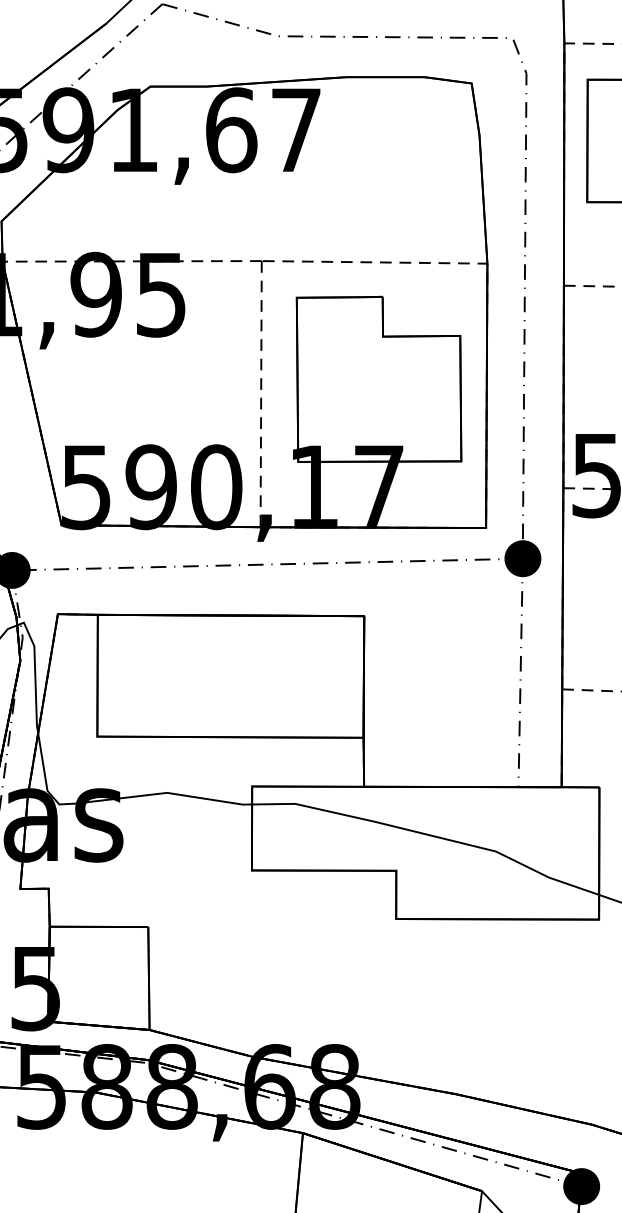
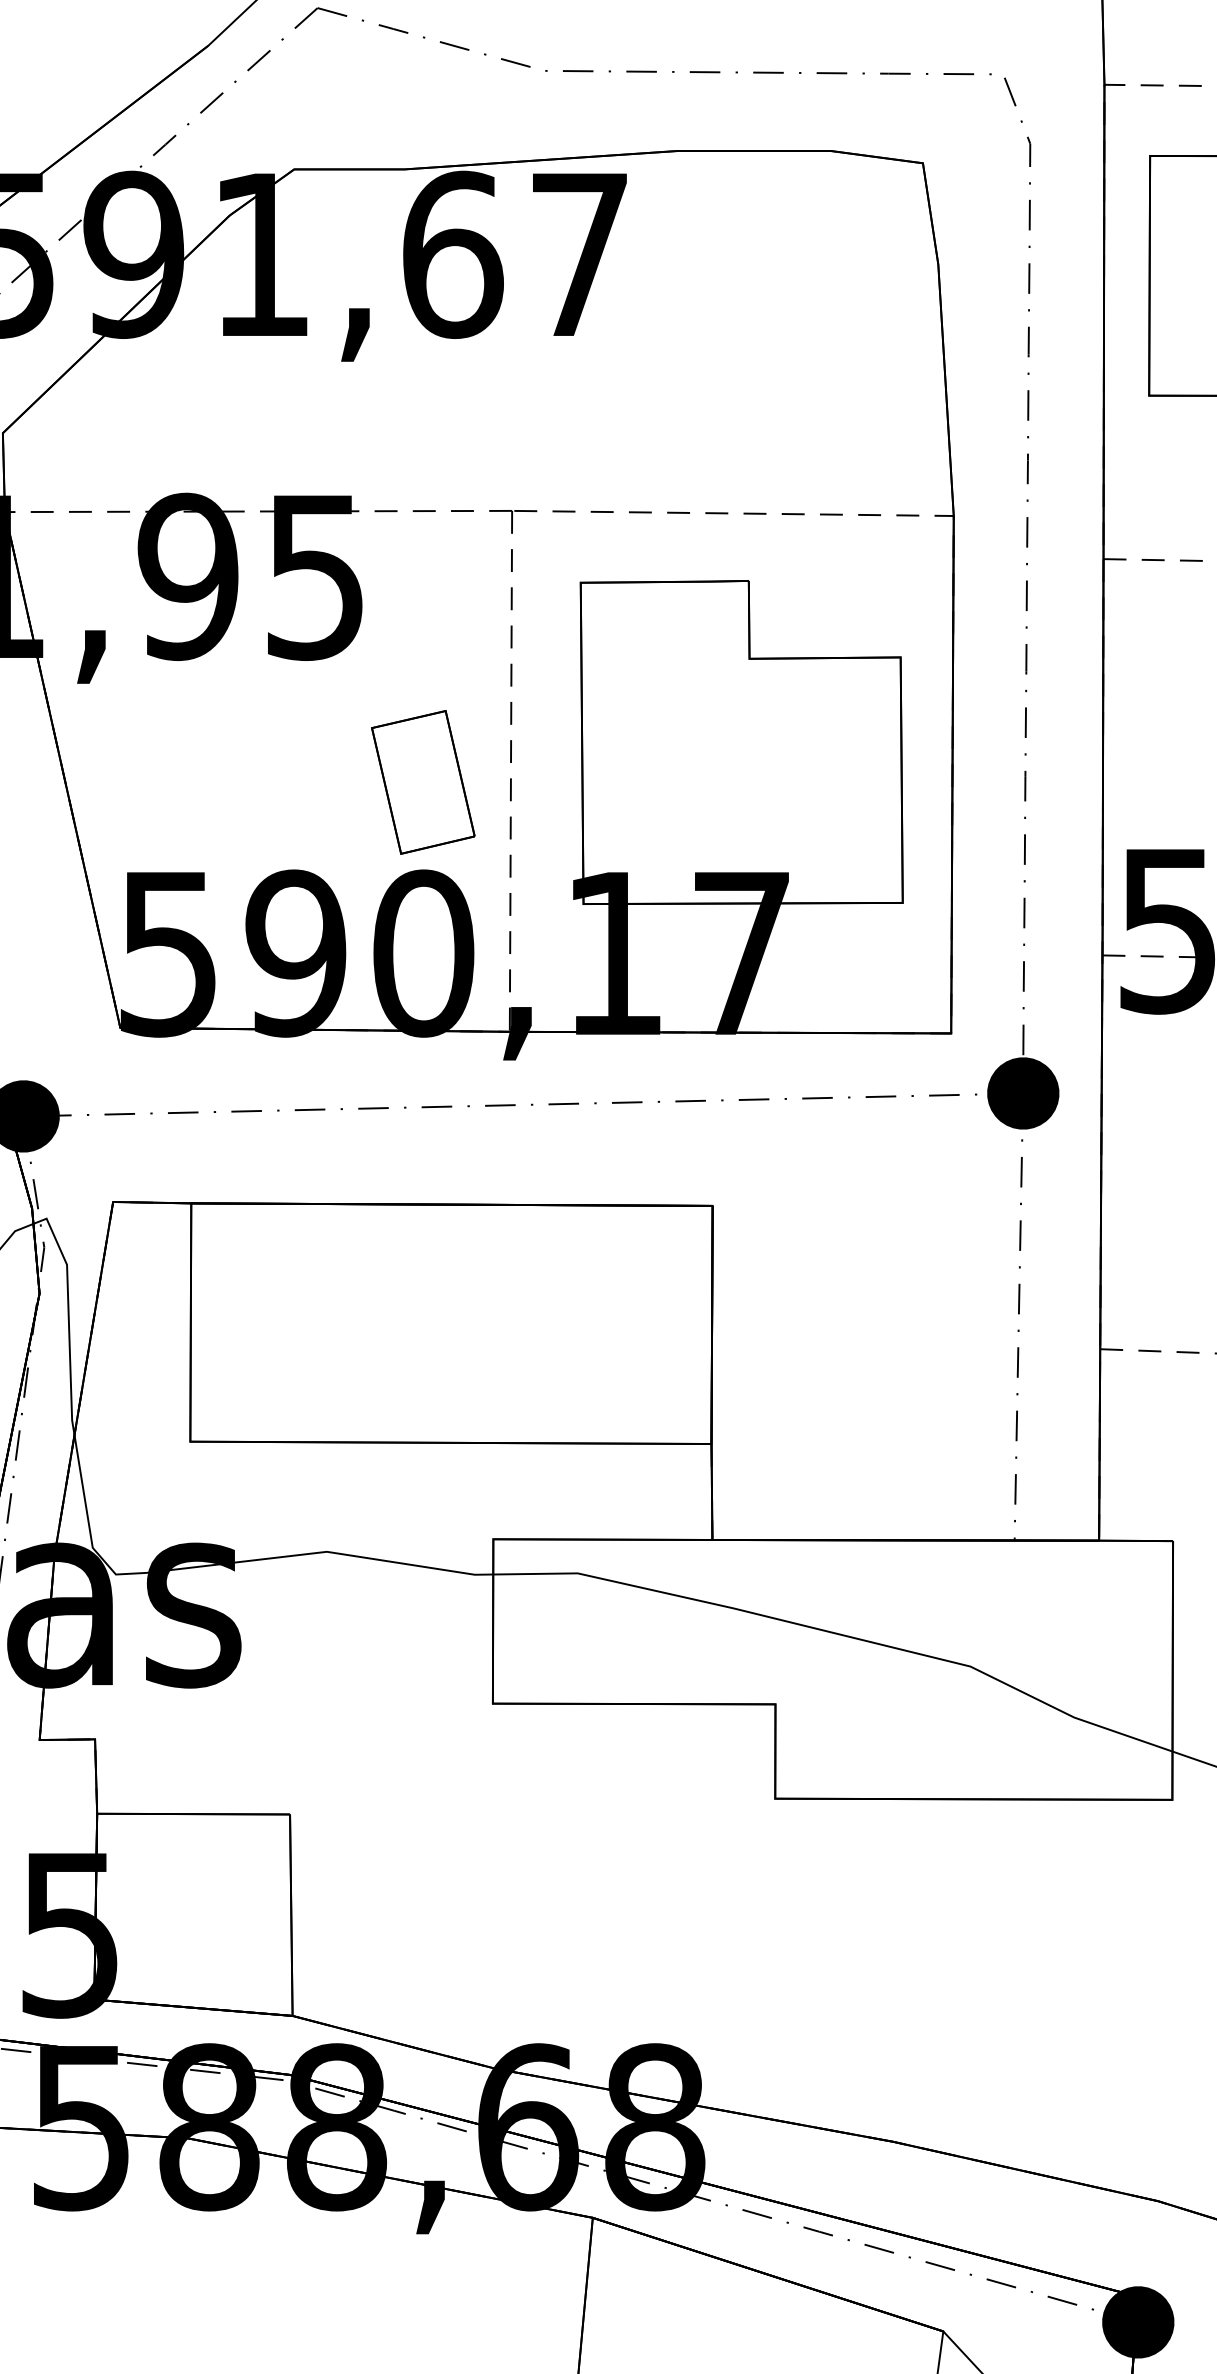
part: (216, 399) -> (423, 781), added

